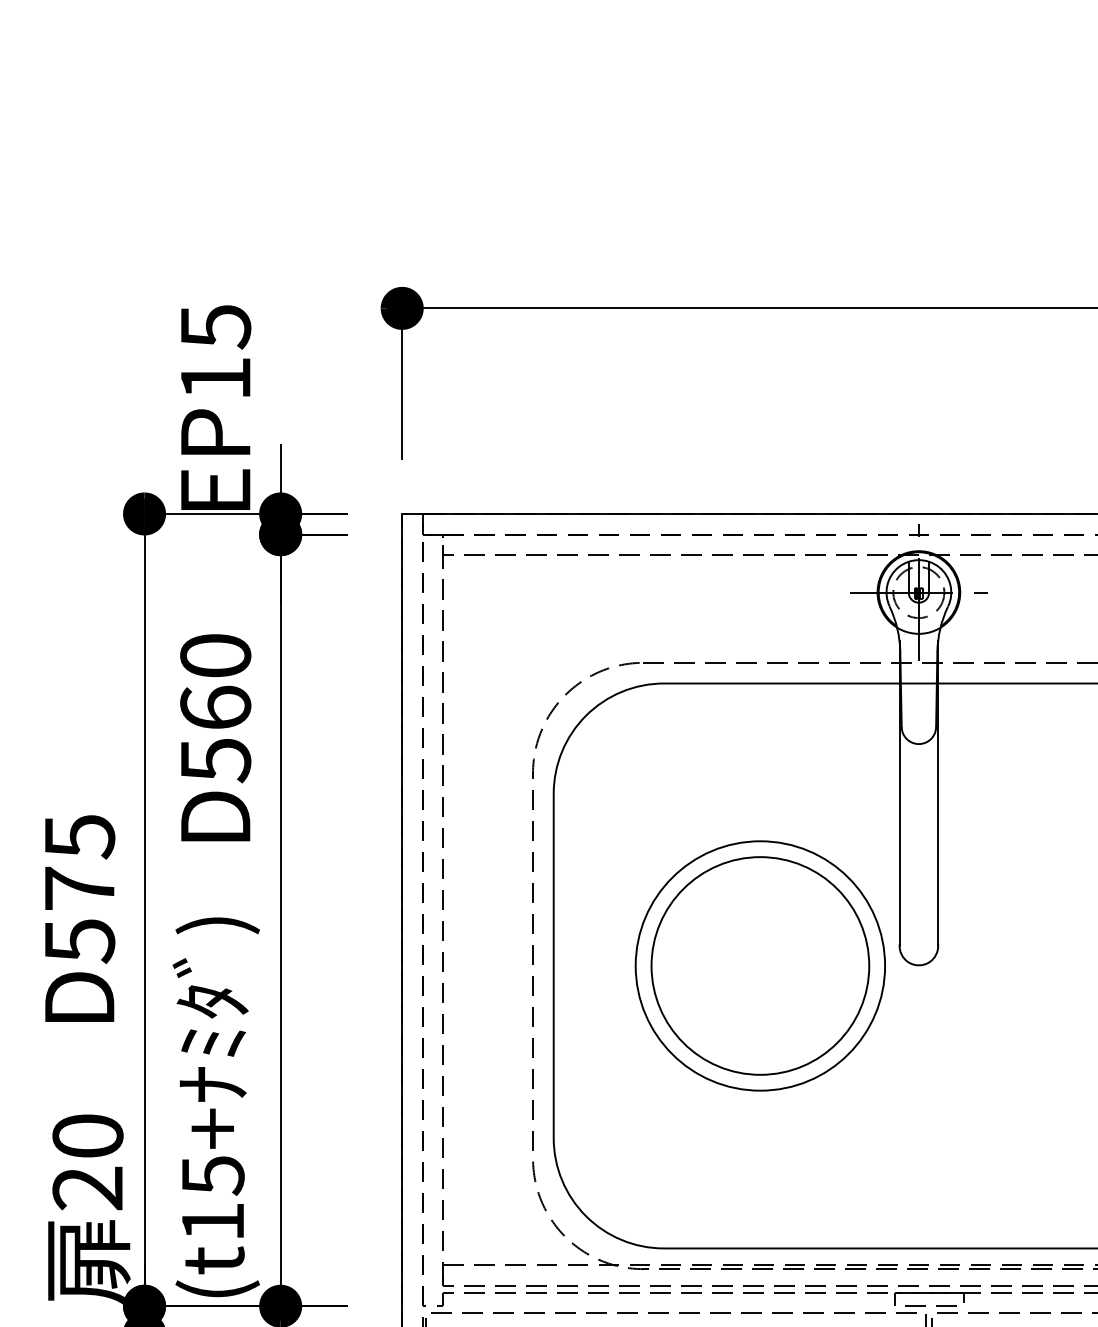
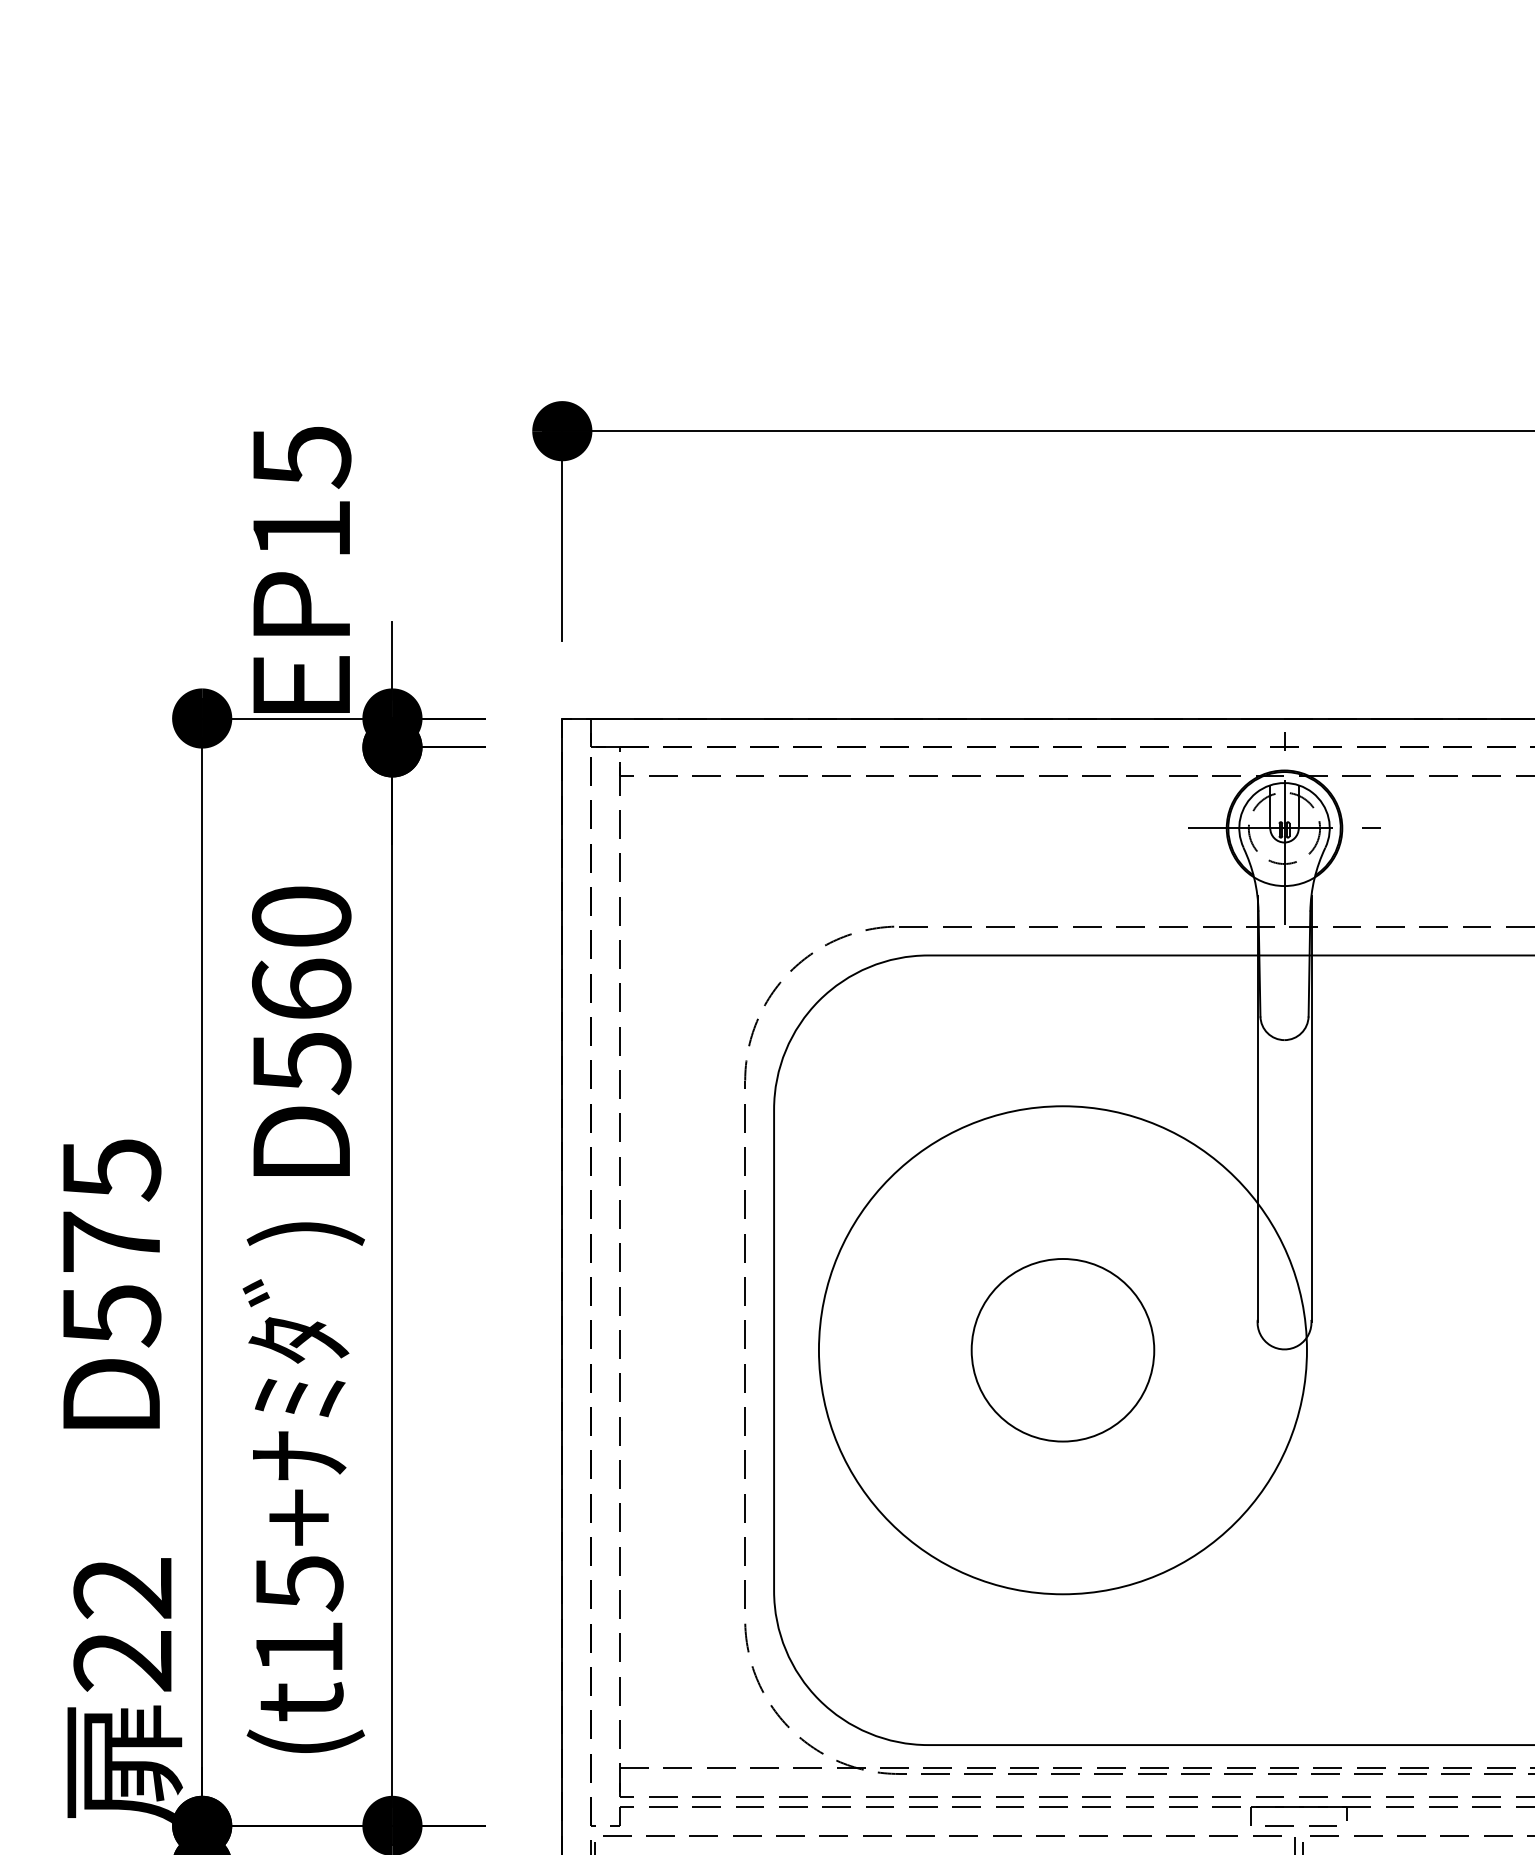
circle: (760, 965) -> (1063, 1349), size x0.6
circle: (760, 965) -> (1063, 1349), size x1.4
text: (215, 1107) -> (302, 1487), moved
text: (87, 1136) -> (122, 1588), 20 -> 22

